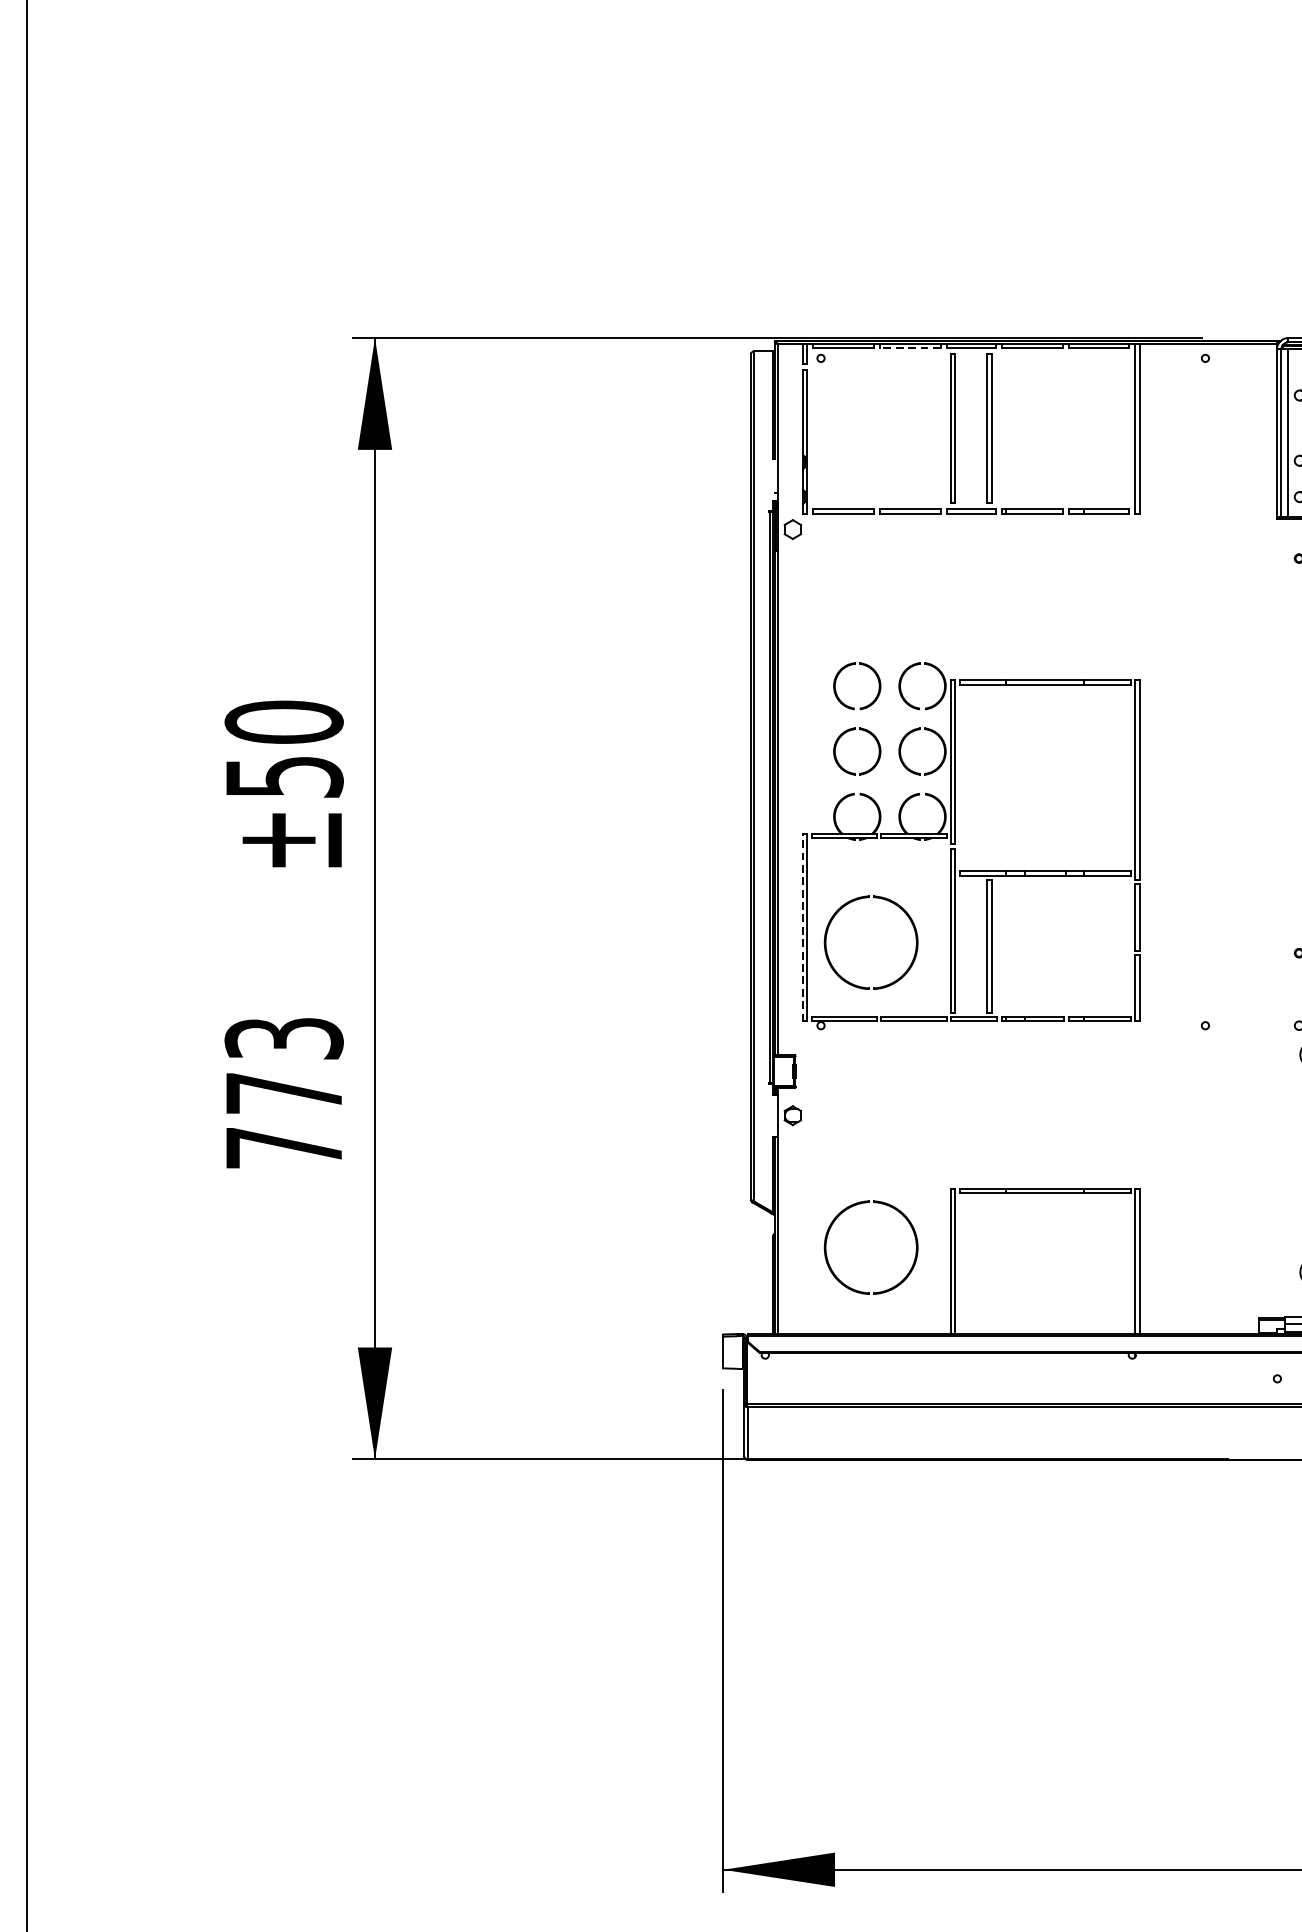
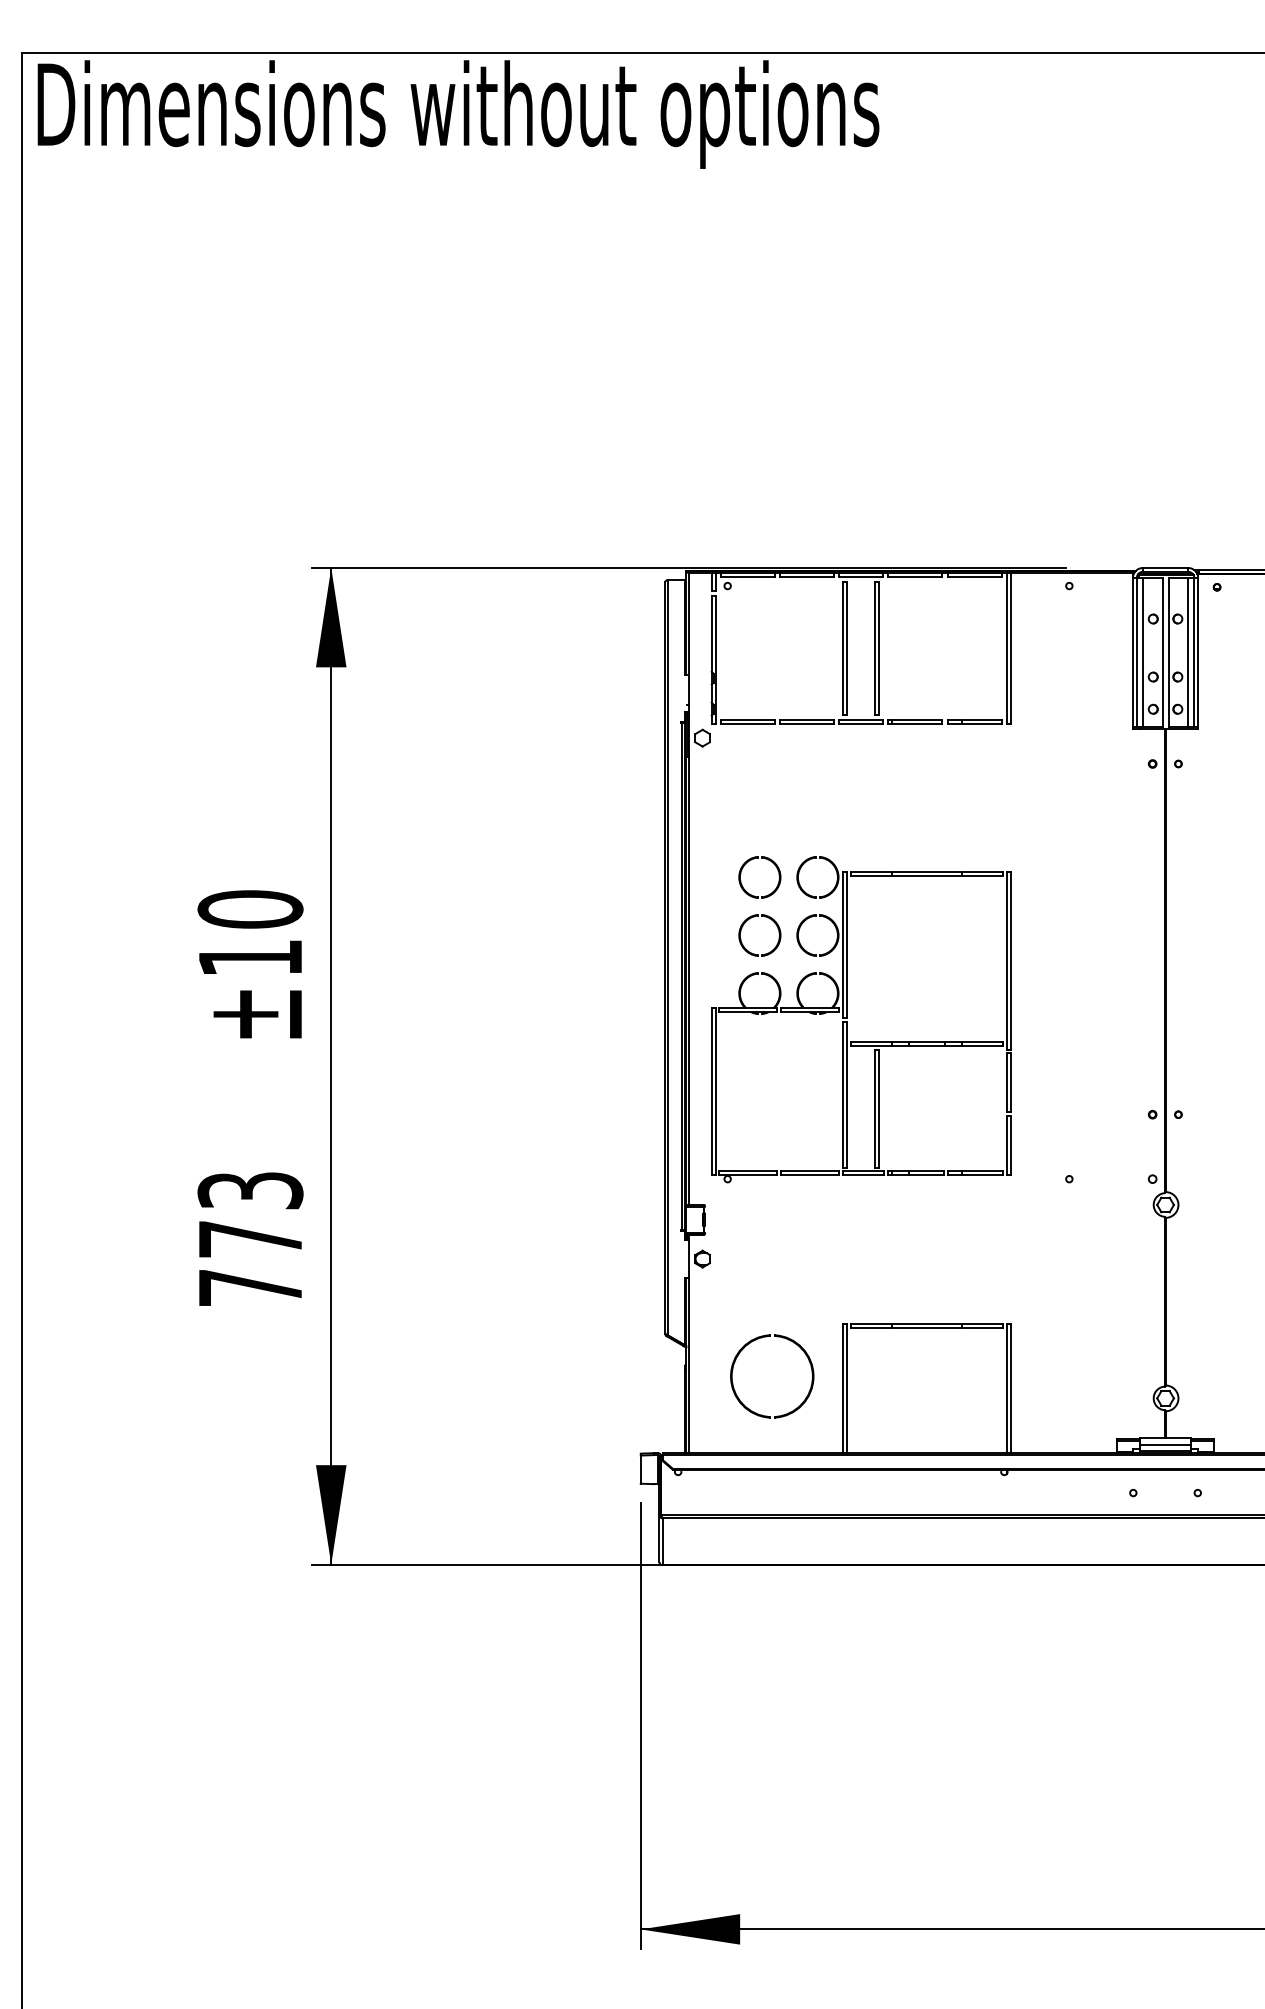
line: (909, 348) -> (806, 577), dashed -> solid
text: (285, 777) -> (251, 958), ±50 -> ±10
part: (911, 925) -> (808, 1090), removed
line: (802, 927) -> (711, 1091), dashed -> solid

